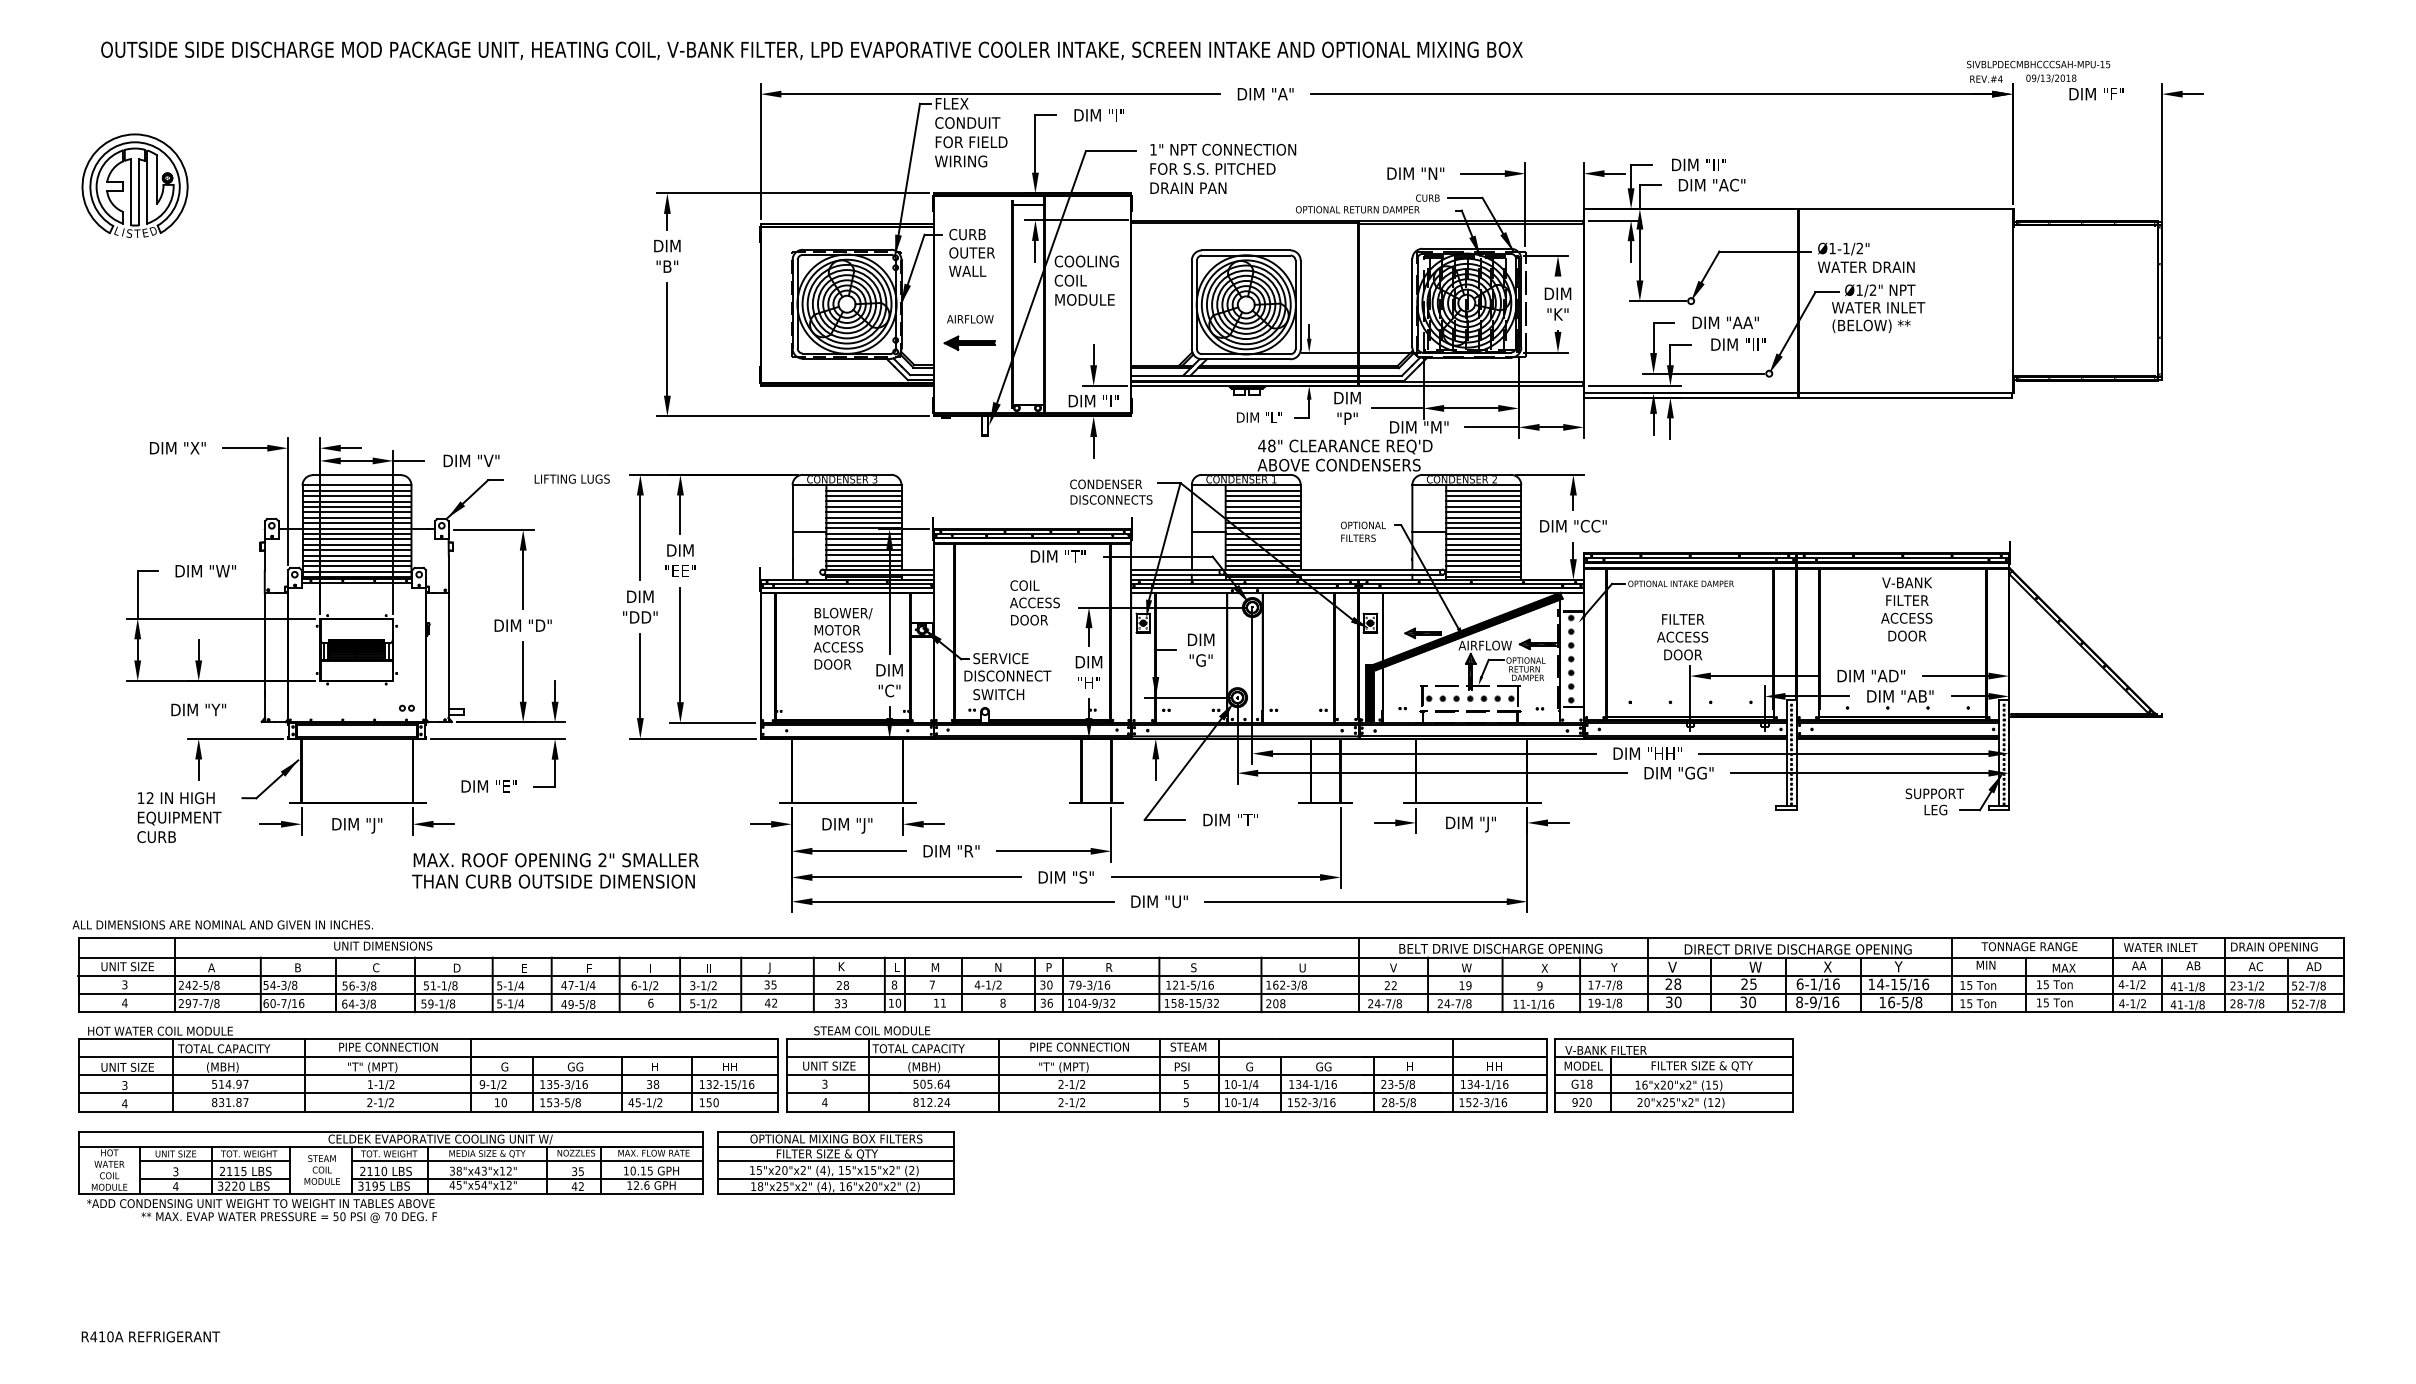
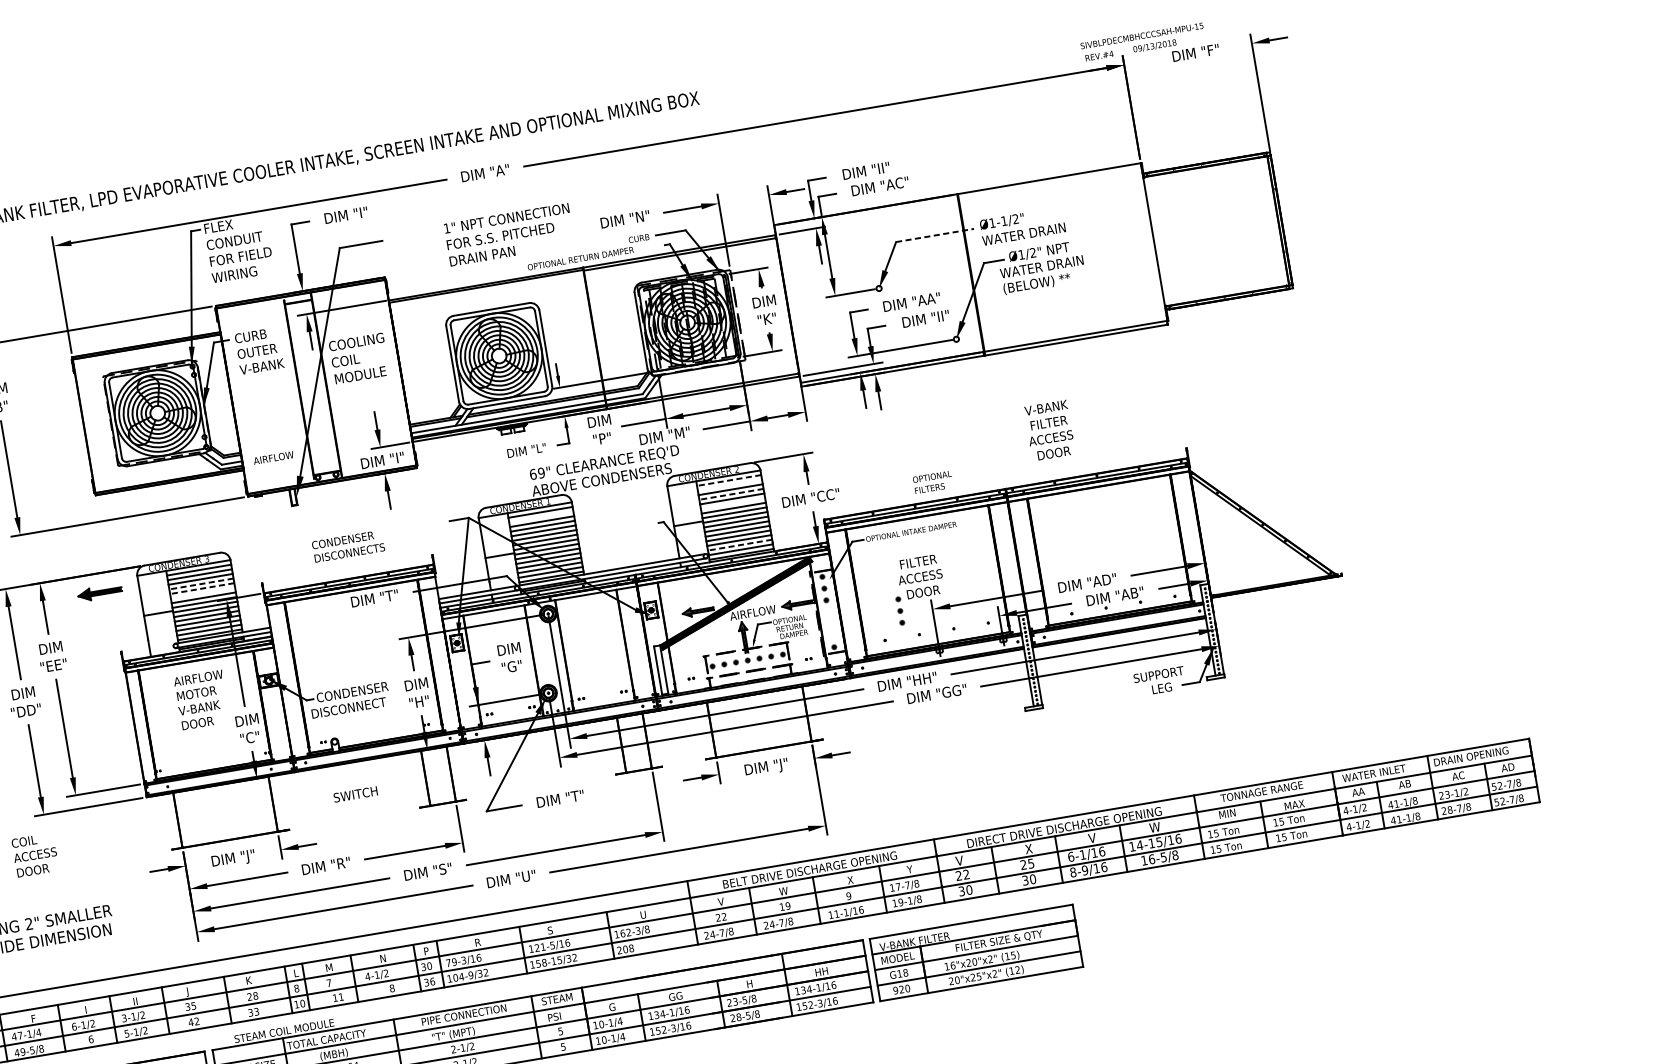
text: (1223, 168) -> (509, 234), moved
line: (1764, 251) -> (934, 235), solid -> dashed
text: (974, 270) -> (261, 365), WALL -> V-BANK
text: (1908, 307) -> (1065, 262), WATER INLET -> WATER DRAIN
text: (970, 319) -> (273, 458), moved
part: (969, 342) -> (99, 592), moved
text: (1266, 445) -> (536, 473), 48" -> 69"
line: (1483, 490) -> (728, 480), solid -> dashed
text: (1111, 491) -> (348, 545), moved
line: (1262, 495) -> (540, 516), removed
line: (1483, 495) -> (729, 484), removed
line: (863, 506) -> (201, 583), solid -> dashed
line: (1483, 506) -> (731, 494), solid -> dashed
line: (863, 512) -> (201, 588), solid -> dashed
line: (863, 517) -> (202, 593), removed
line: (1483, 517) -> (732, 503), removed
text: (1362, 531) -> (932, 482), moved
line: (1483, 566) -> (739, 545), solid -> dashed
text: (1034, 602) -> (34, 854), moved
text: (1906, 609) -> (1049, 430), moved
text: (842, 613) -> (198, 678), BLOWER/ -> AIRFLOW
text: (838, 647) -> (200, 708), ACCESS -> V-BANK
text: (1014, 658) -> (352, 692), SERVICE -> CONDENSER
part: (1571, 672) -> (900, 610), moved
hatch: (1369, 692) -> (660, 669), removed
text: (998, 694) -> (355, 794), moved
text: (1755, 966) -> (1030, 848), W -> X
text: (1827, 966) -> (1091, 837), X -> V
text: (1900, 966) -> (1154, 827), Y -> W
text: (1677, 983) -> (966, 874), 28 -> 22

